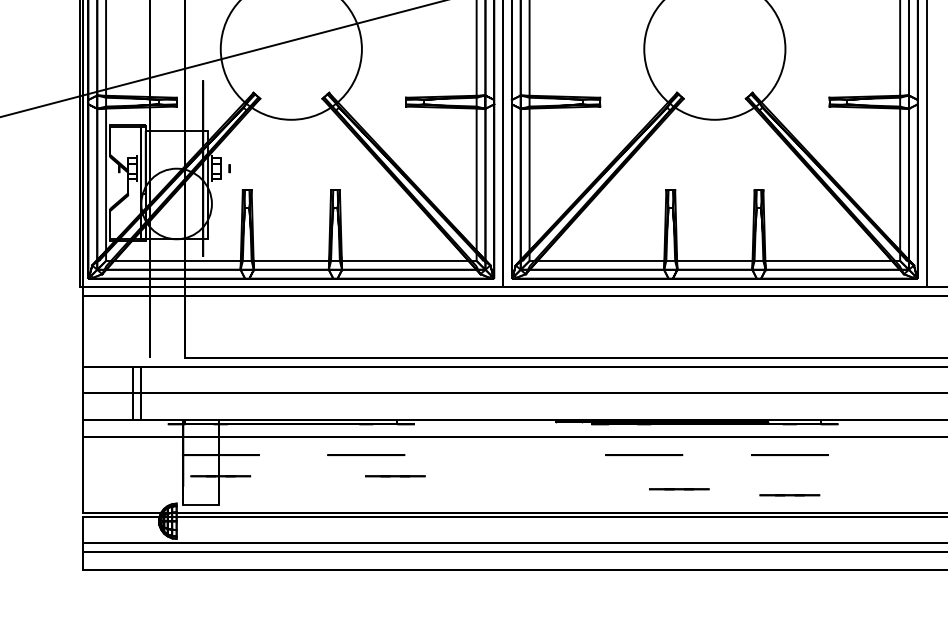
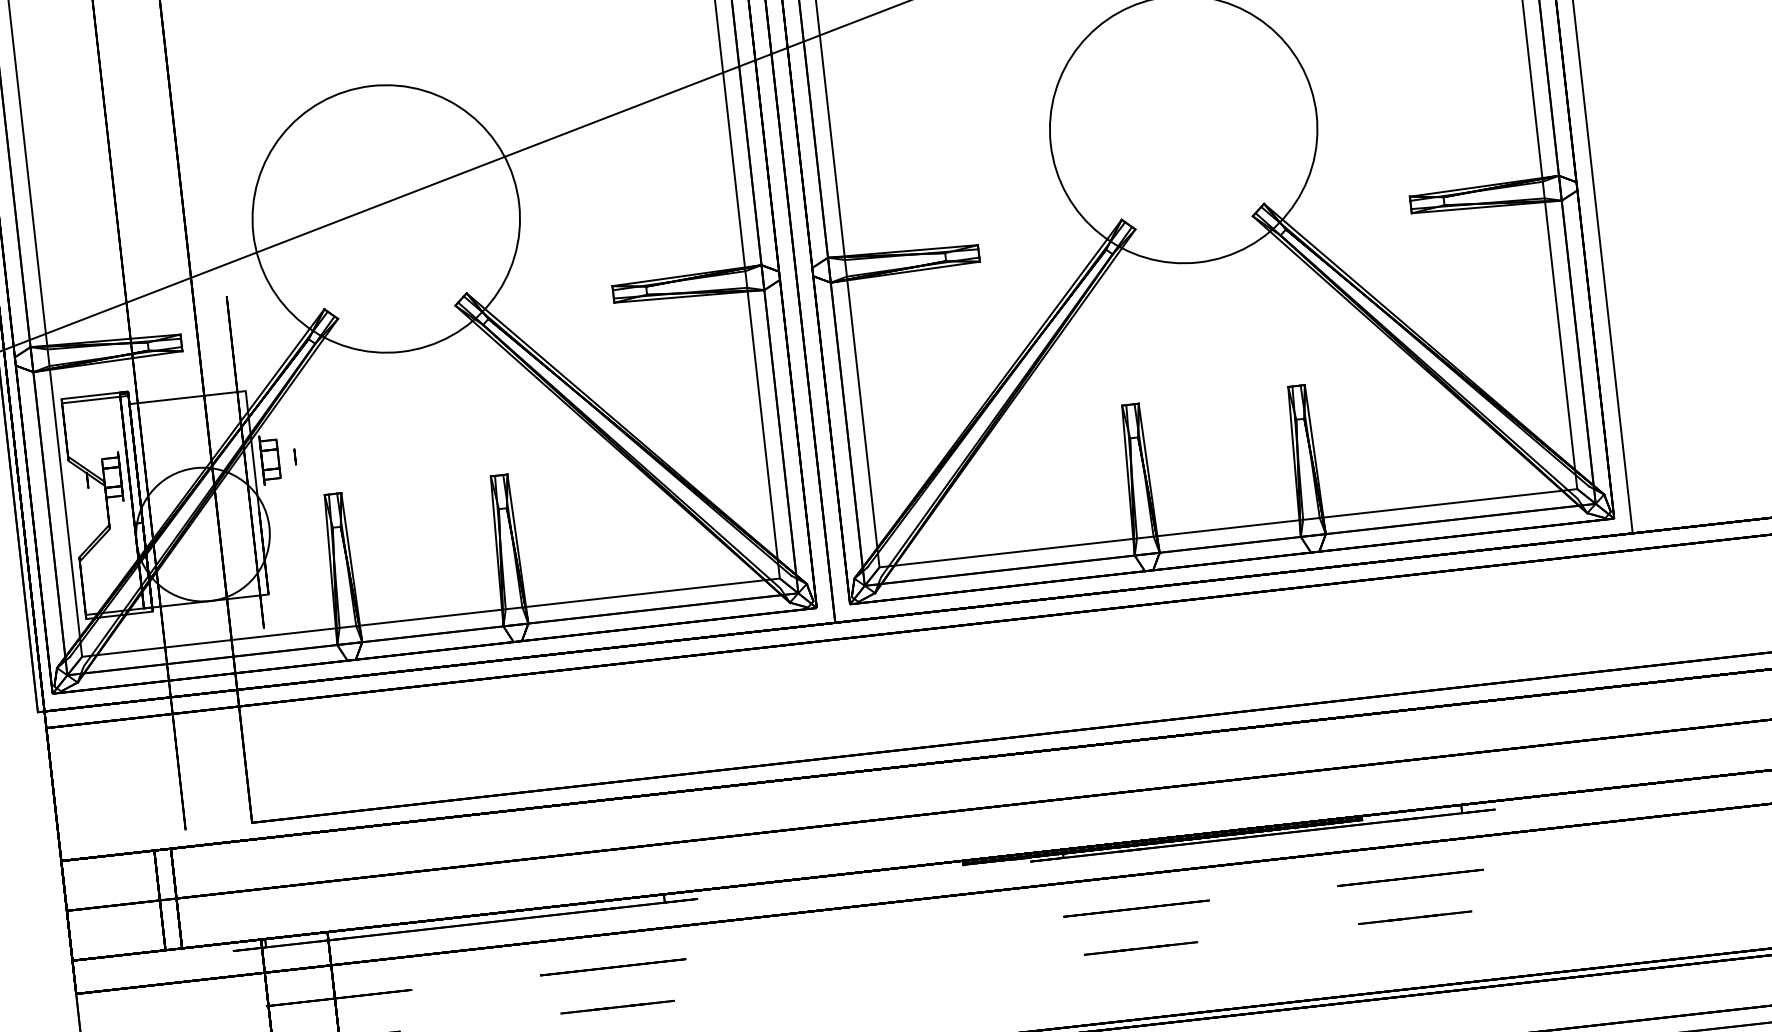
line: (395, 476) -> (617, 1007), moved
line: (679, 489) -> (1141, 948), moved
line: (789, 495) -> (1414, 918), moved

